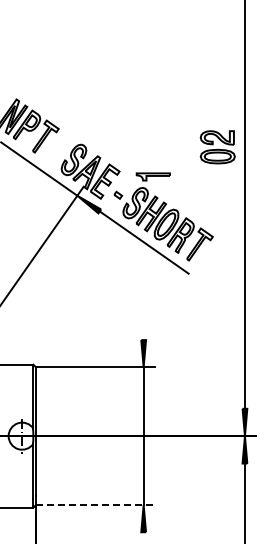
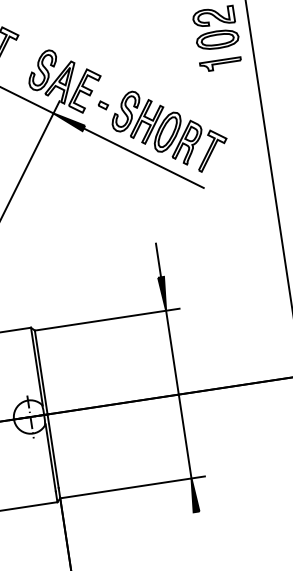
part: (152, 176) -> (219, 64), moved
line: (143, 326) -> (158, 260), added
line: (95, 504) -> (132, 486), dashed -> solid

